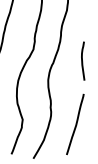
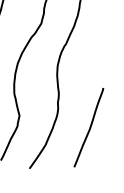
curve: (82, 60) -> (105, 43), removed

